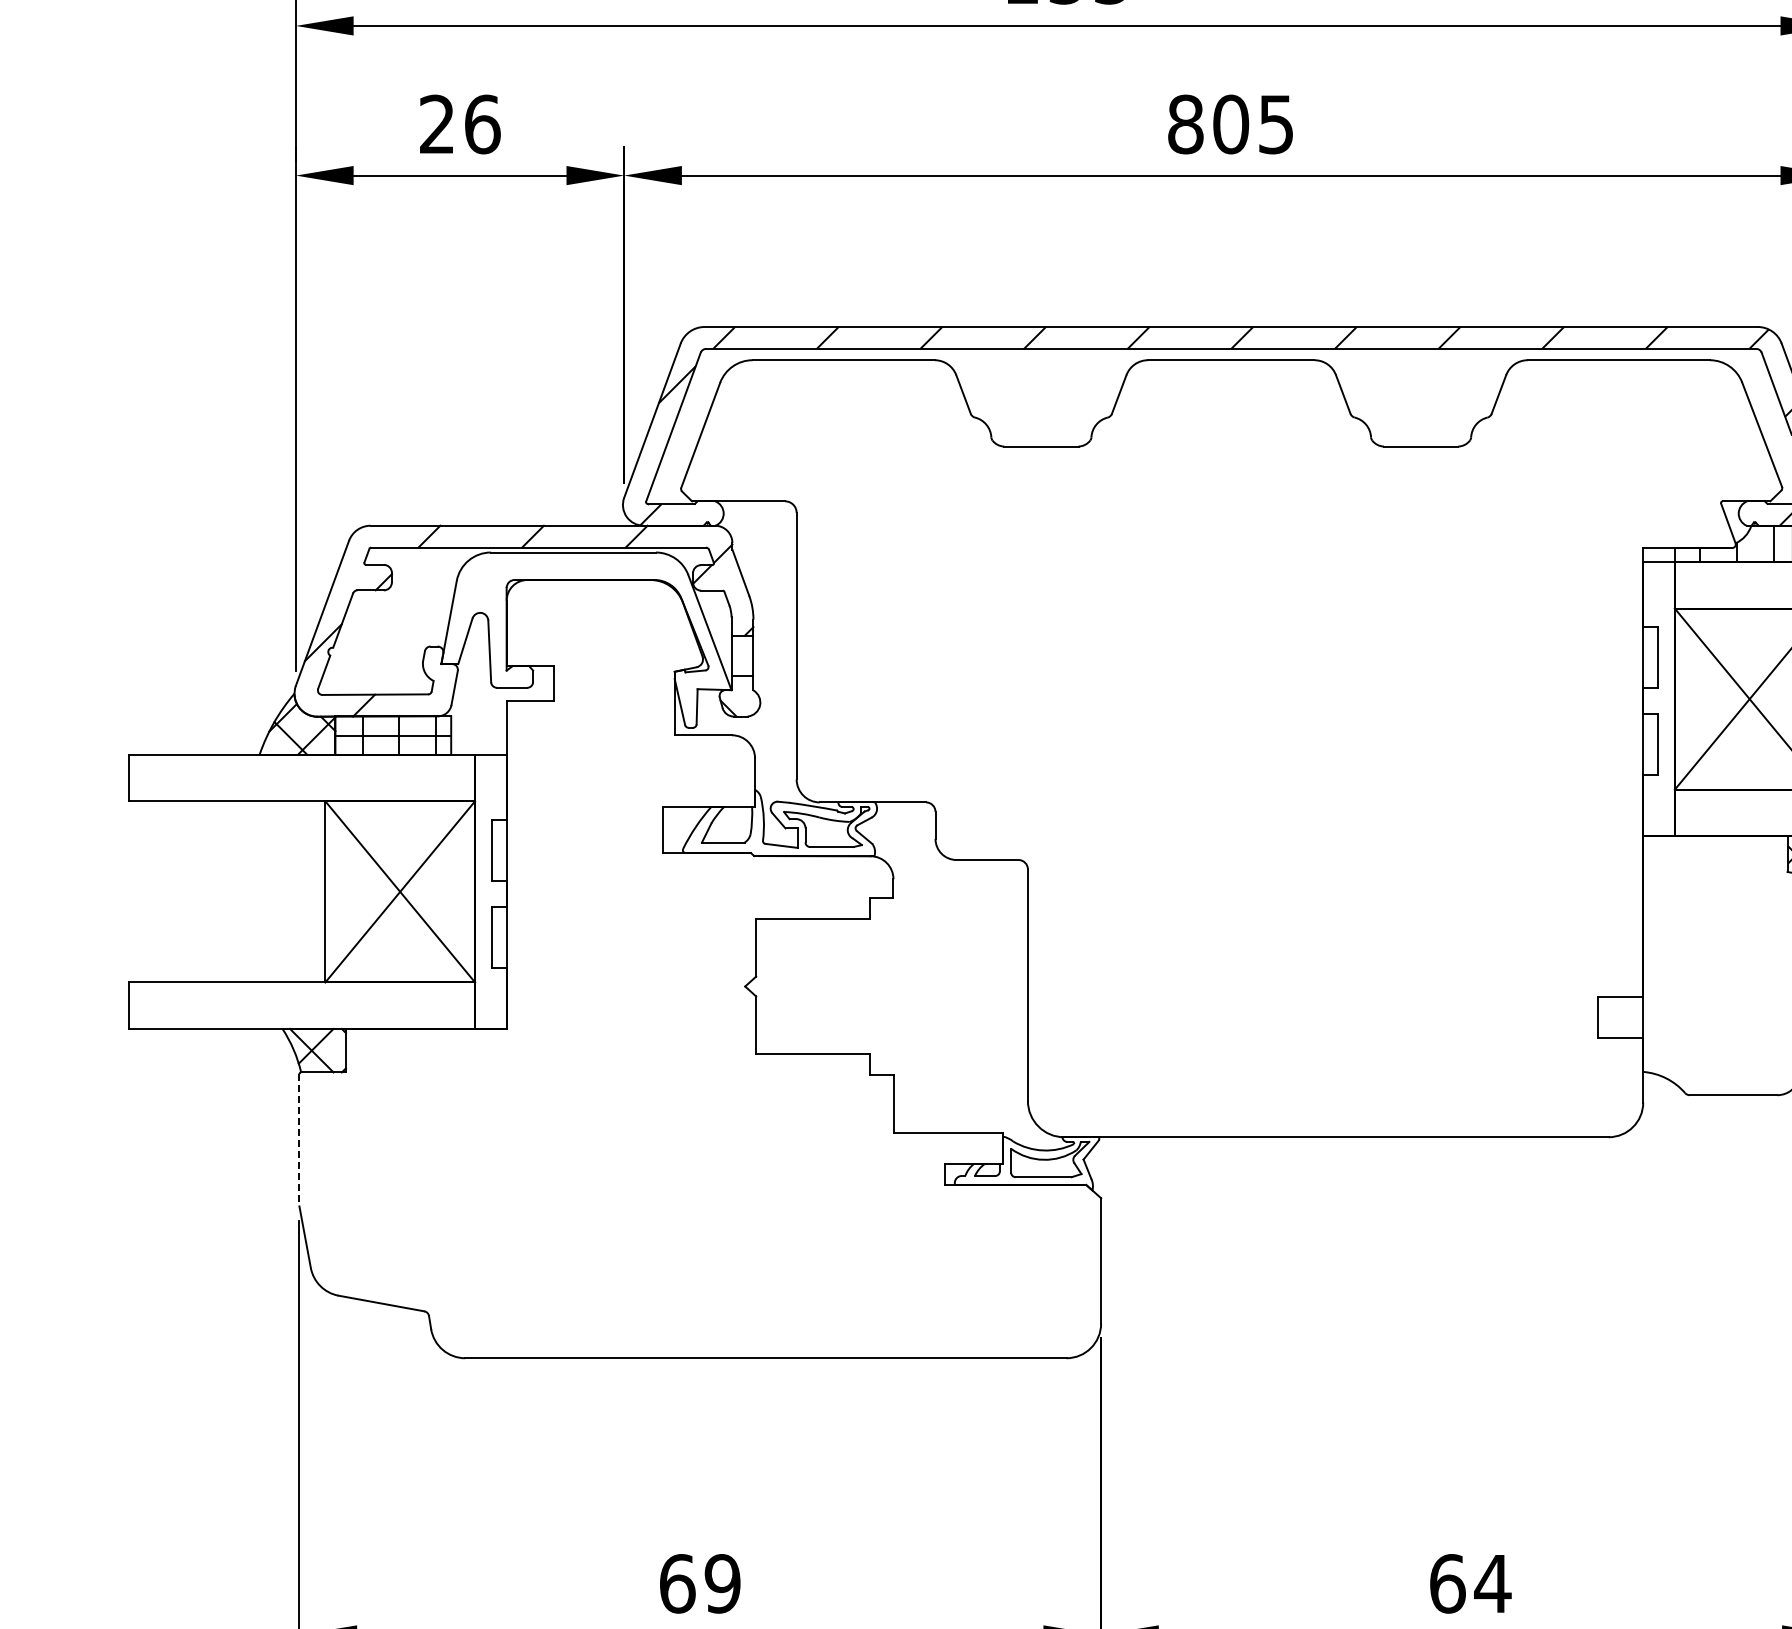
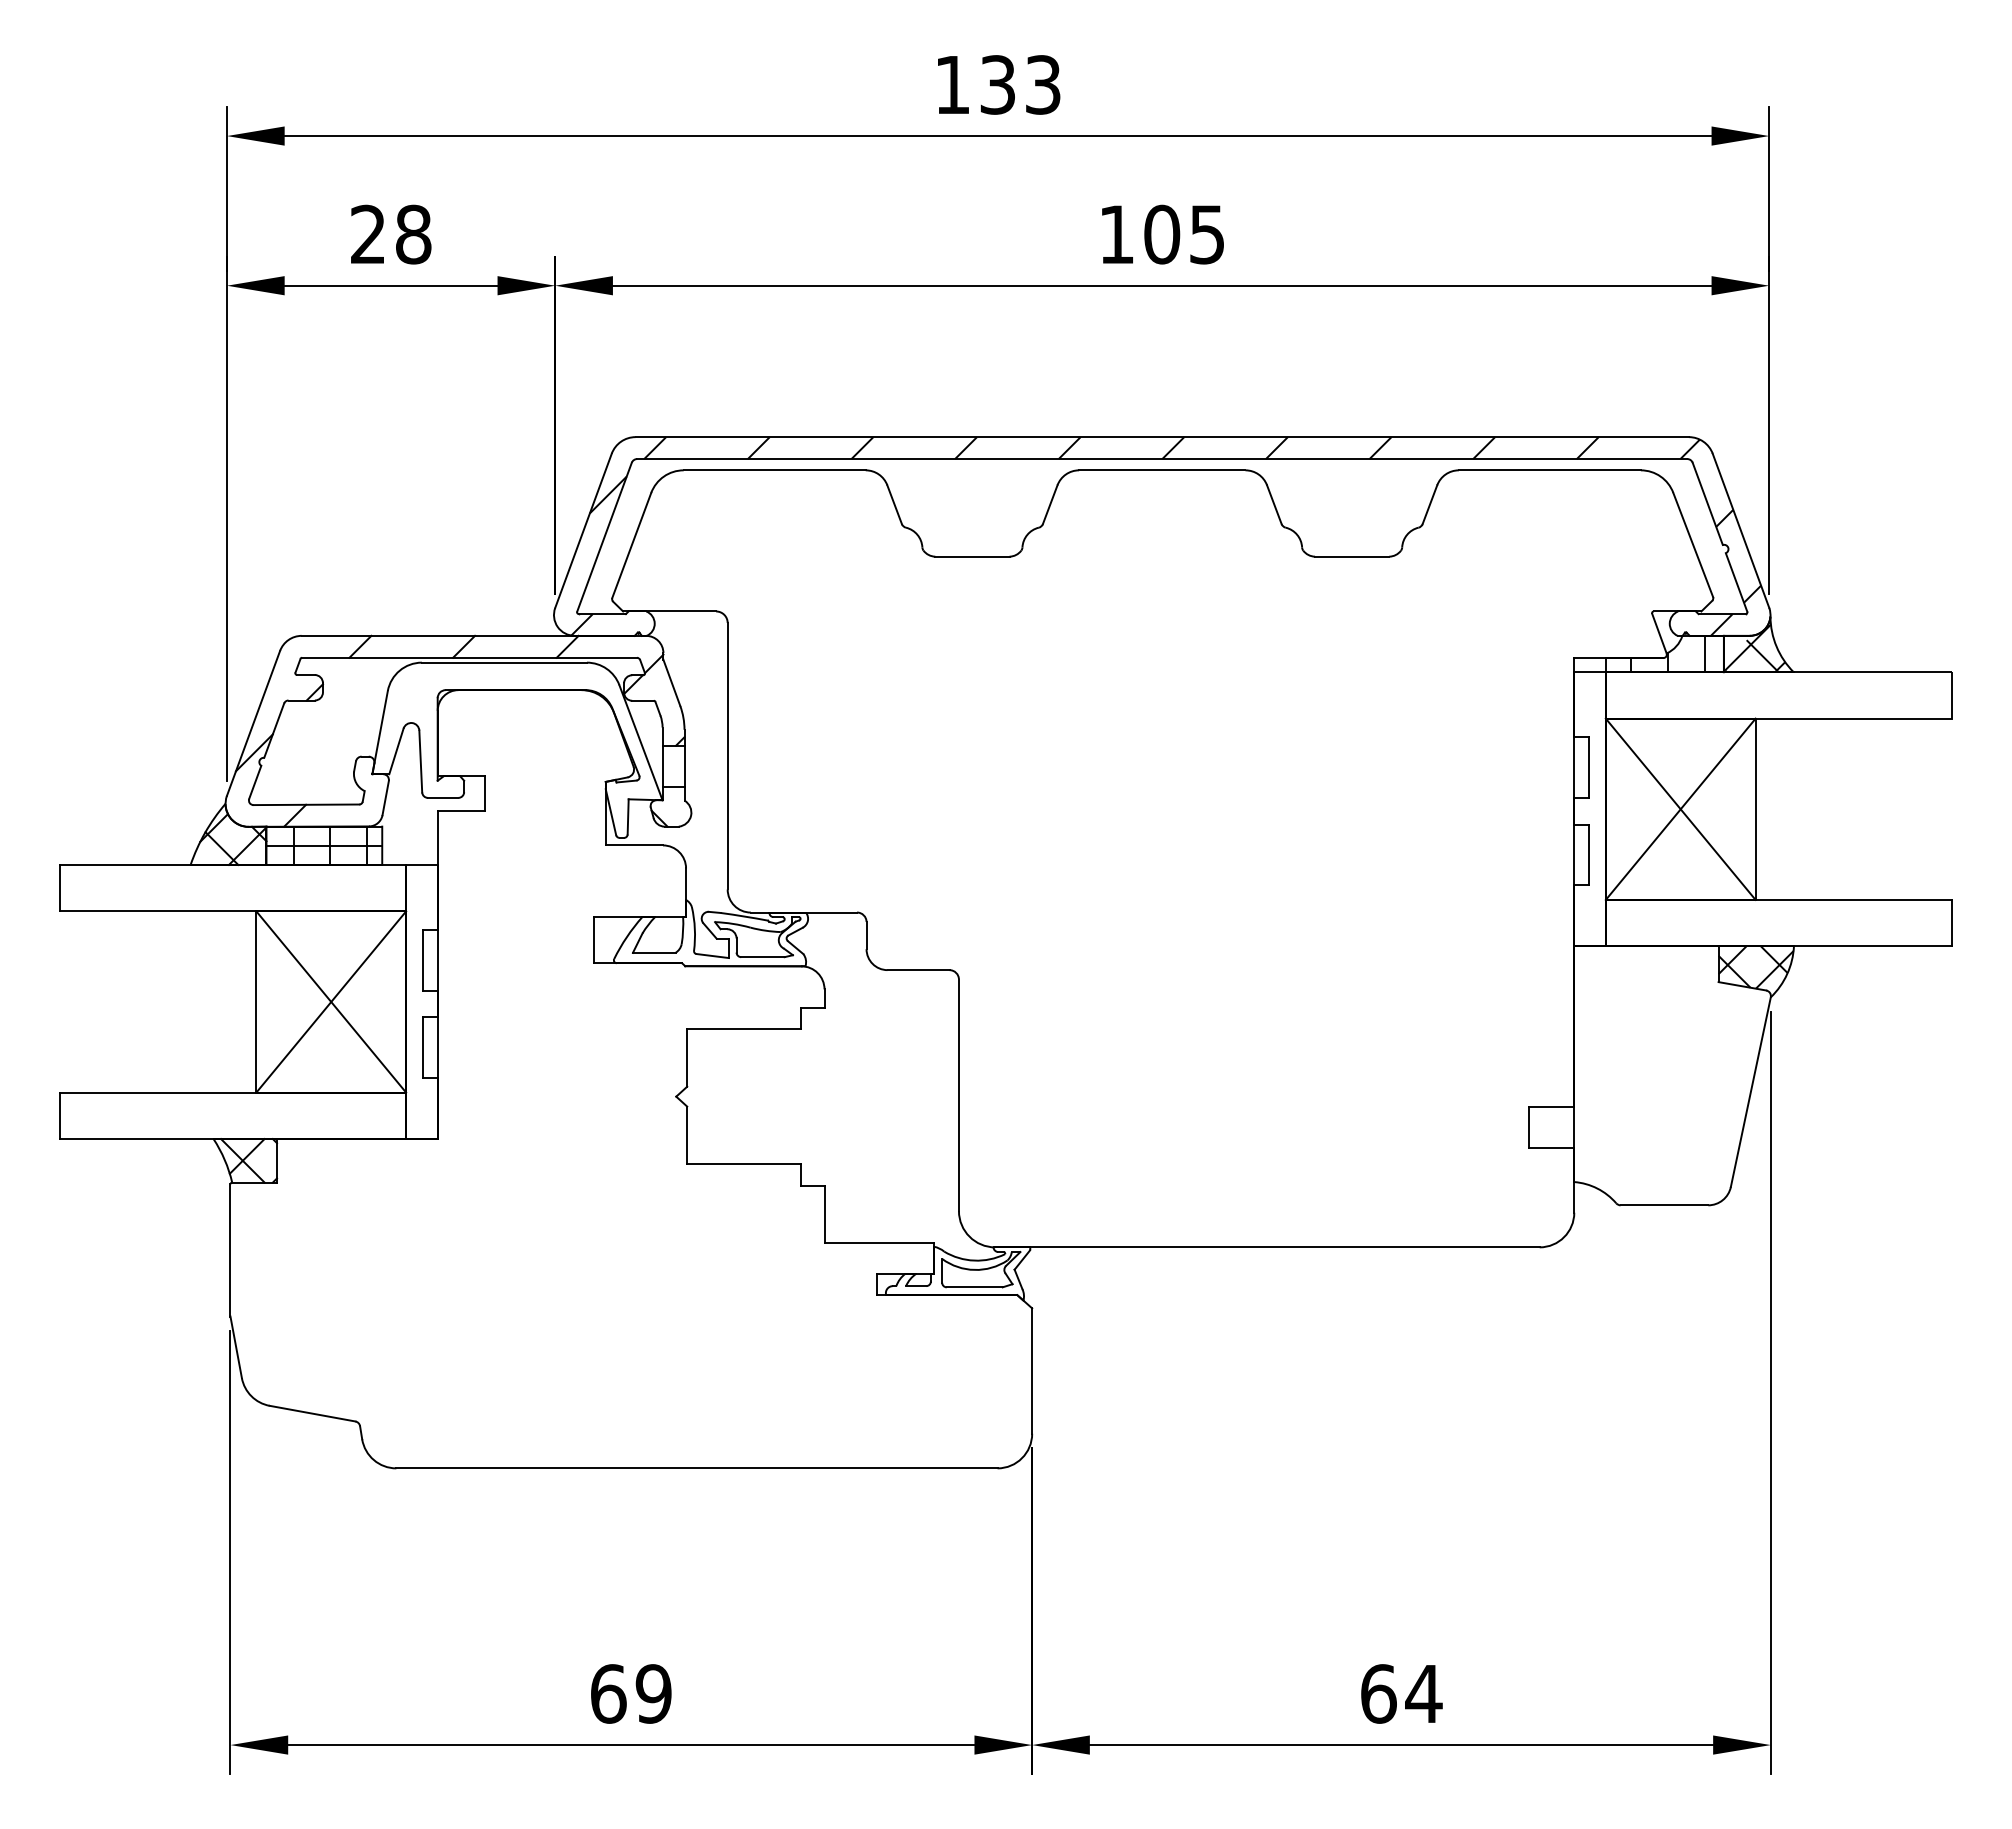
text: (482, 124) -> (413, 234), 26 -> 28
text: (1185, 124) -> (1116, 234), 805 -> 105
line: (299, 1140) -> (230, 1250), dashed -> solid

